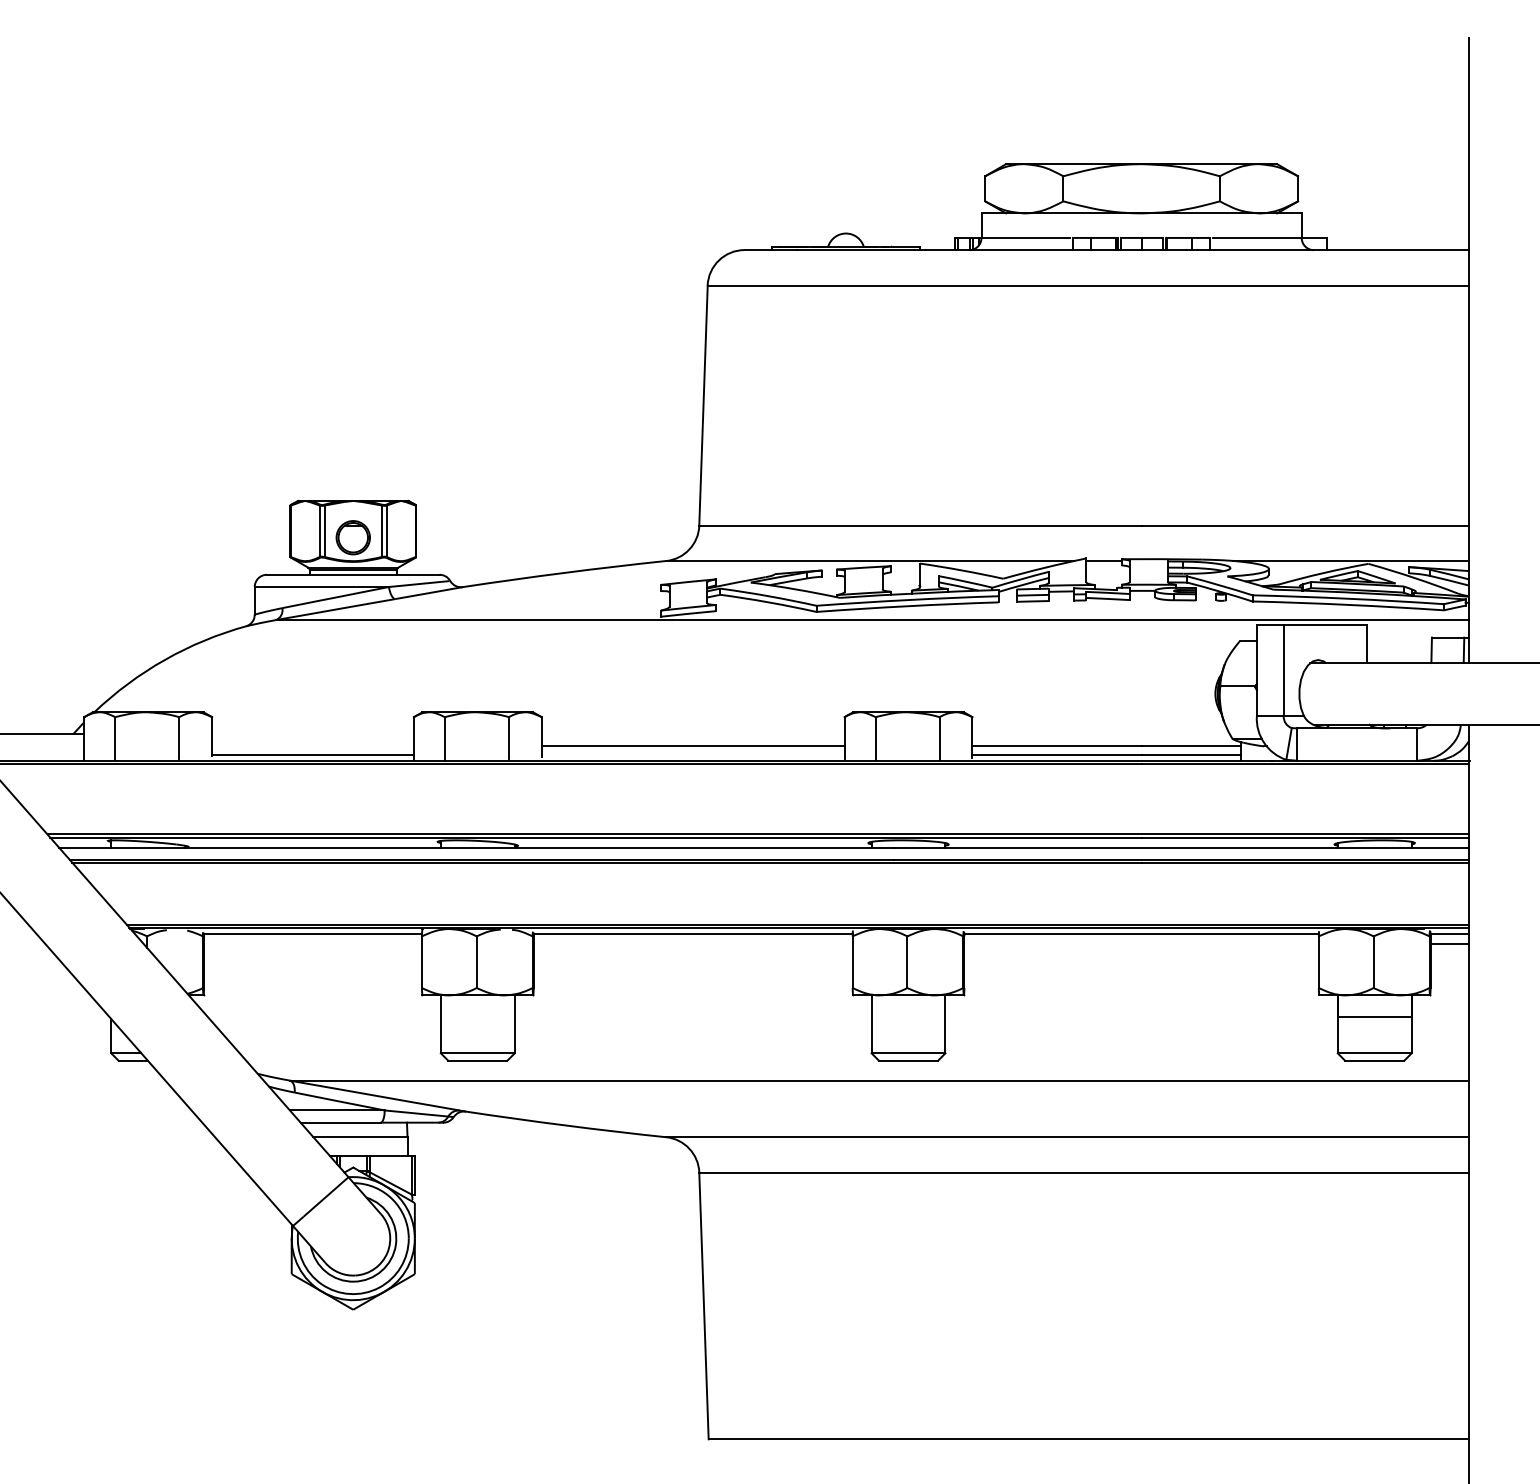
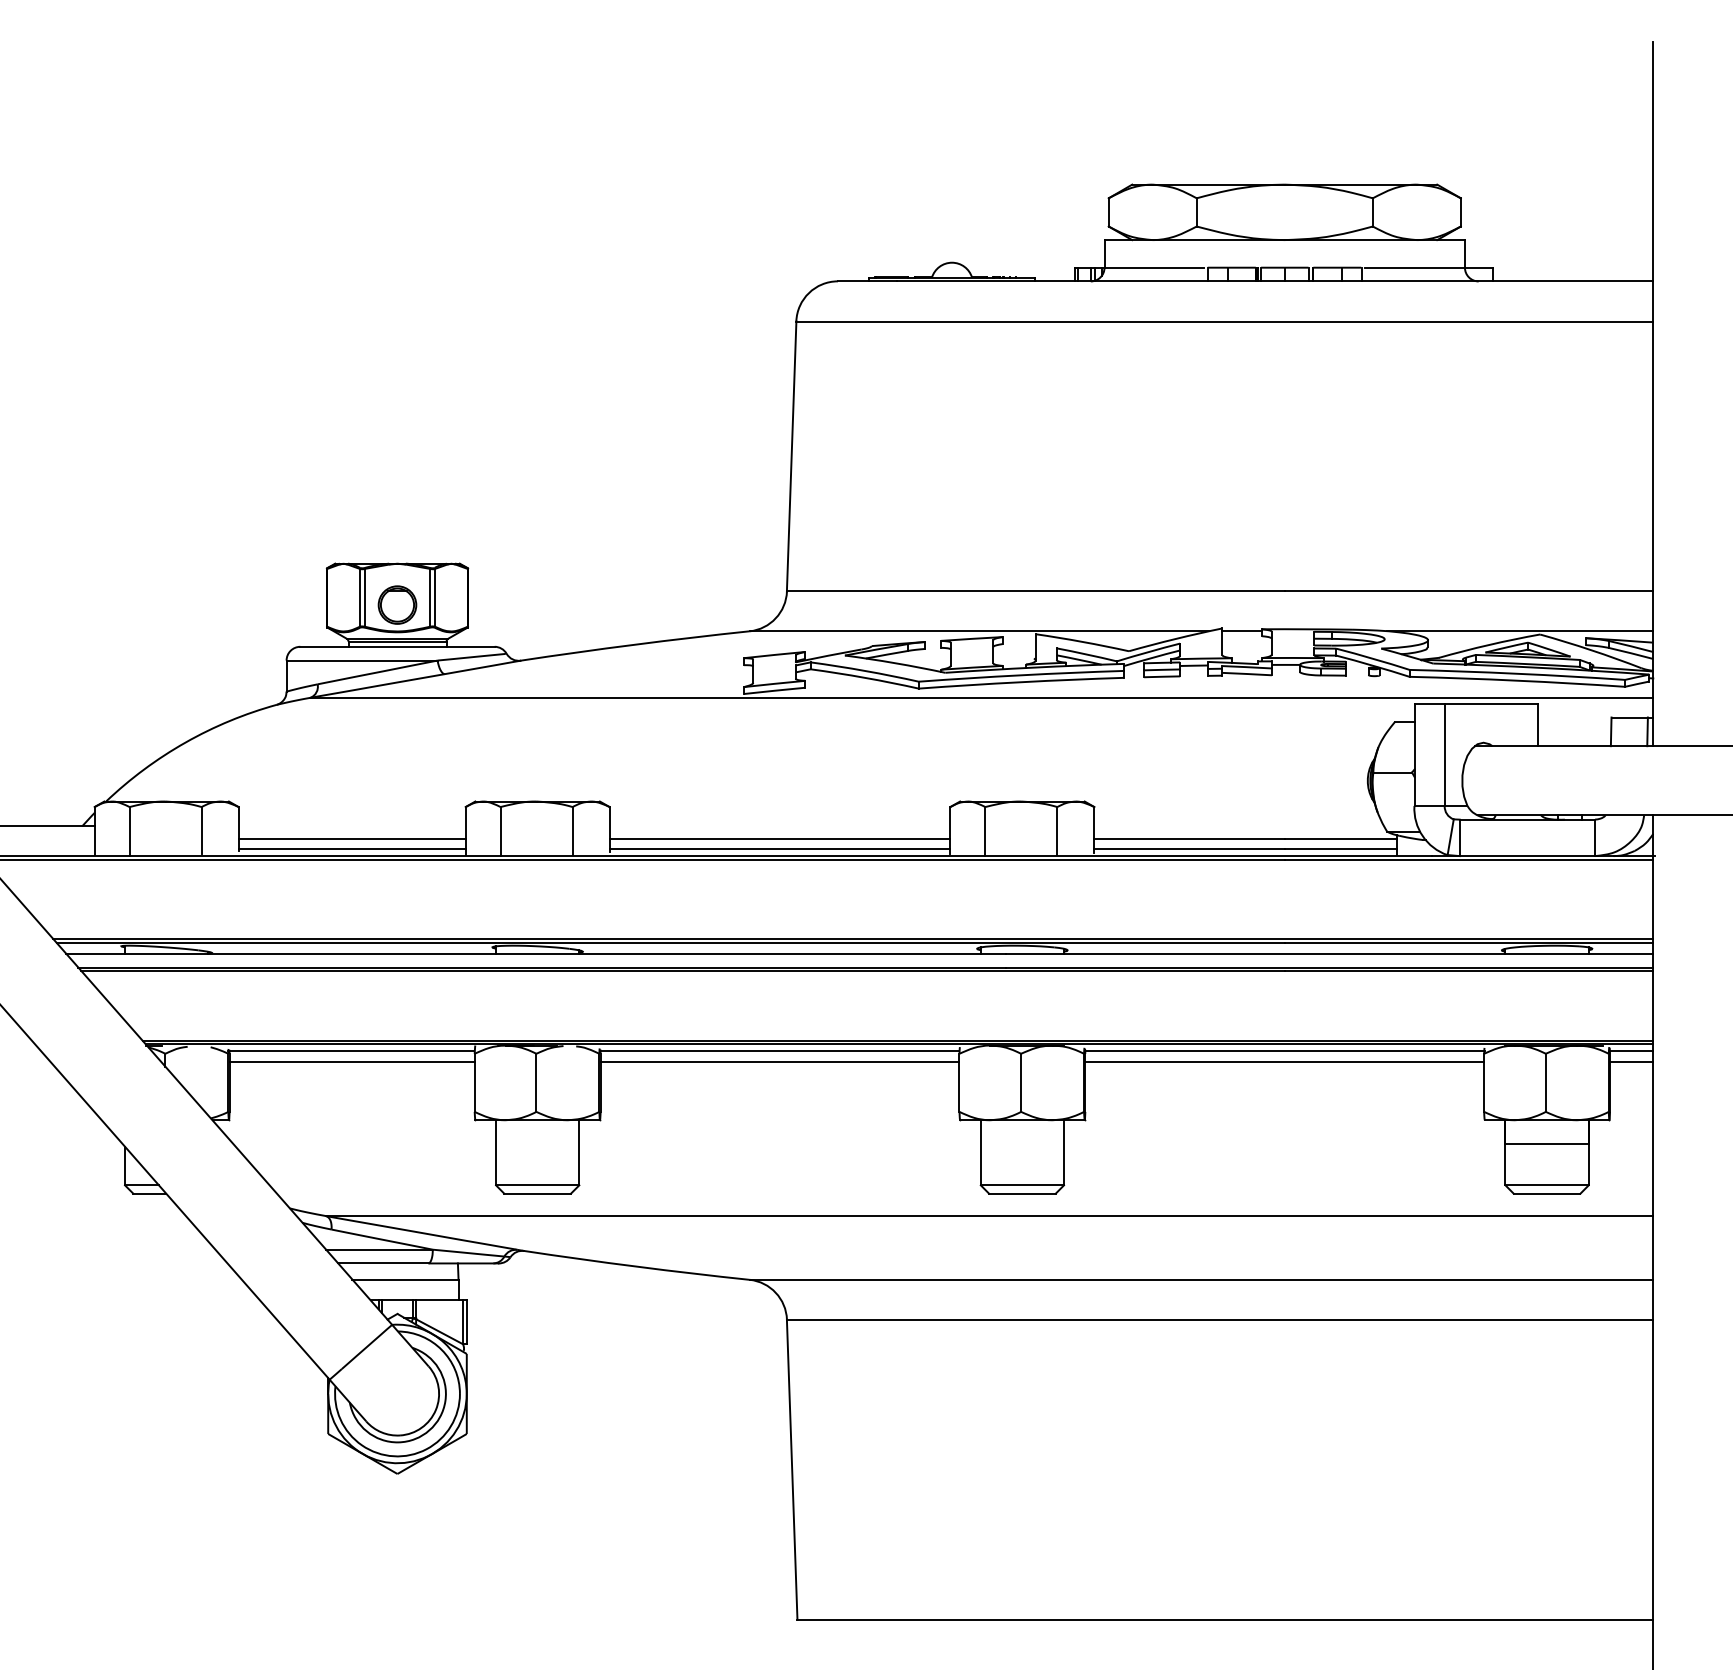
line: (312, 745) -> (351, 839), added
line: (692, 754) -> (779, 849), added
line: (312, 943) -> (351, 1061), added
line: (692, 943) -> (779, 1061), added
line: (1141, 943) -> (1284, 1061), added

